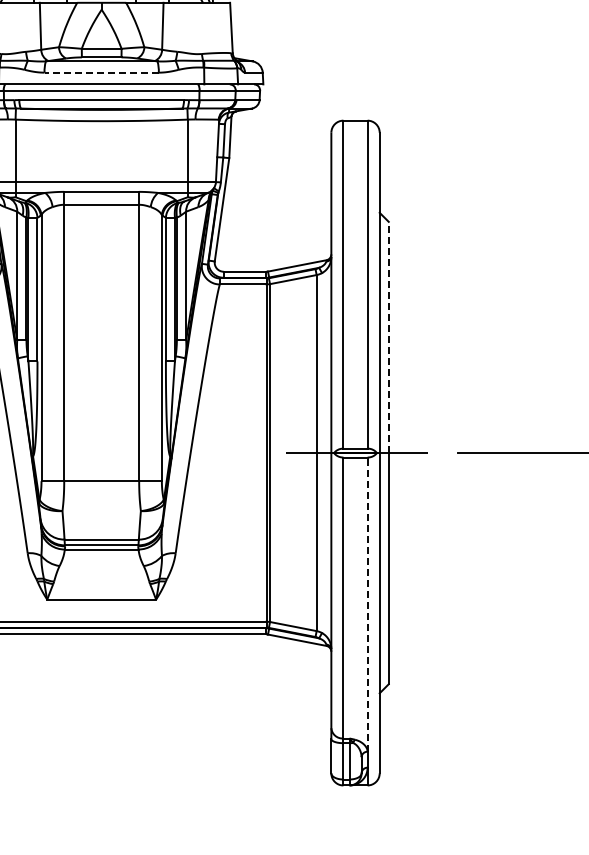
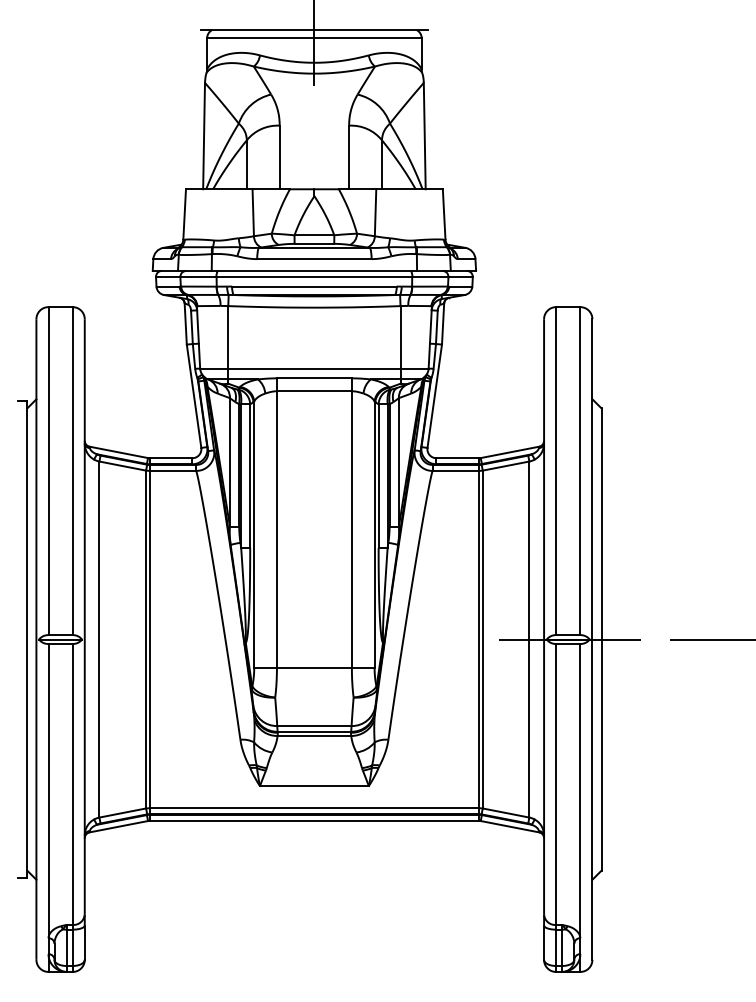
line: (100, 73) -> (313, 259), dashed -> solid
line: (388, 337) -> (601, 523), dashed -> solid
line: (367, 604) -> (580, 790), dashed -> solid

